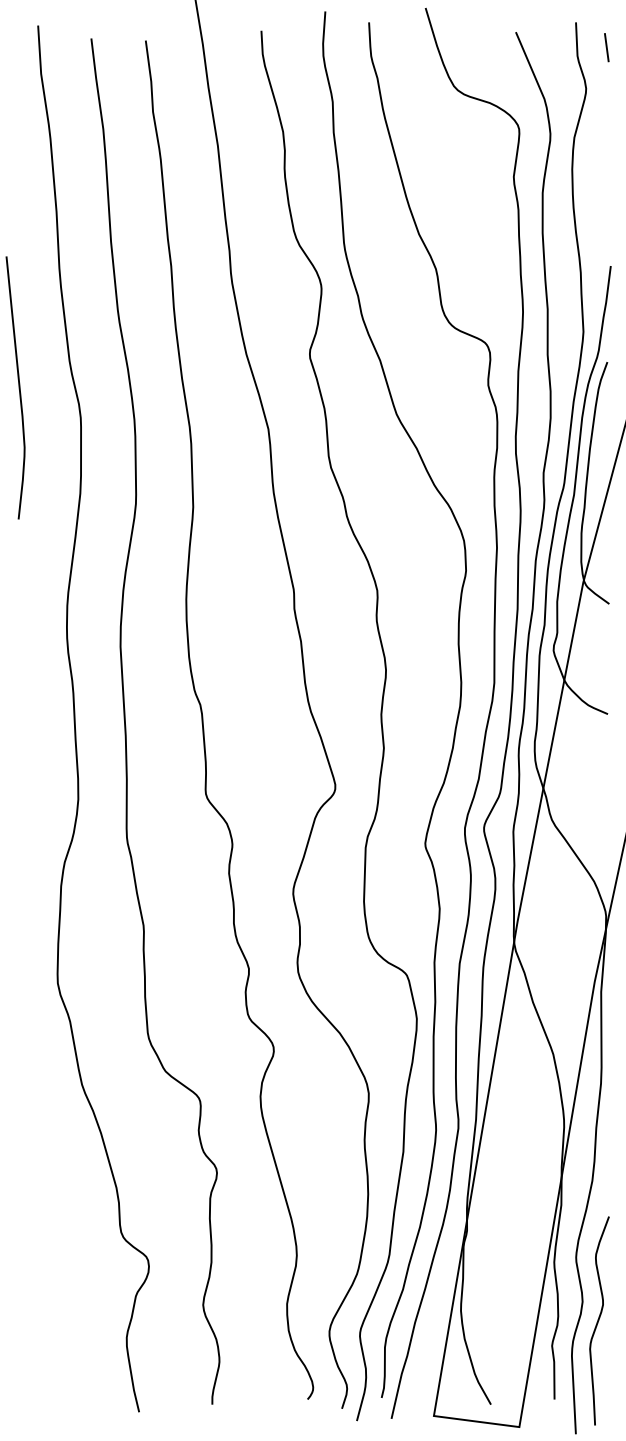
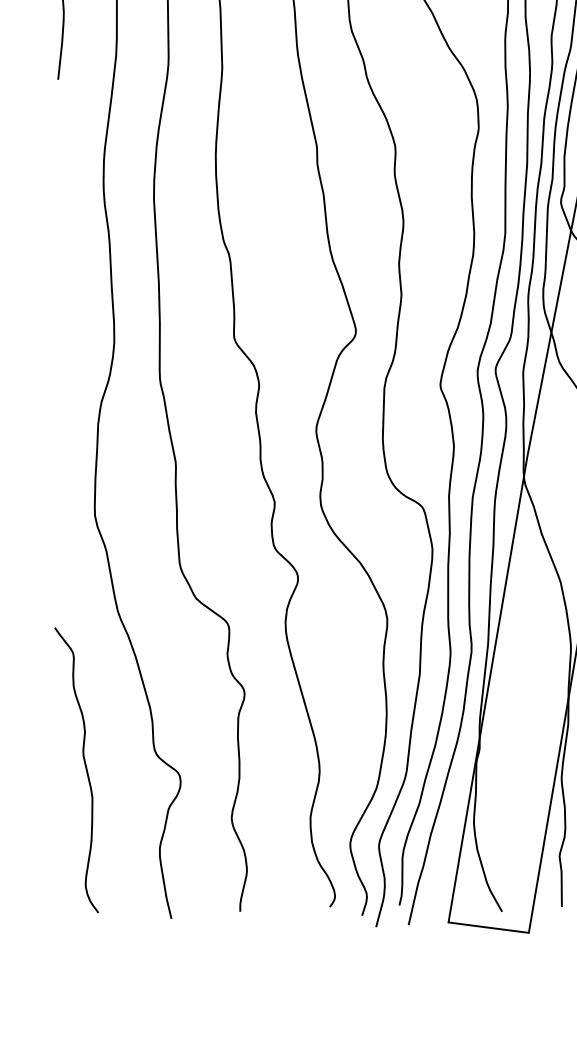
curve: (47, 1252) -> (85, 768), added

